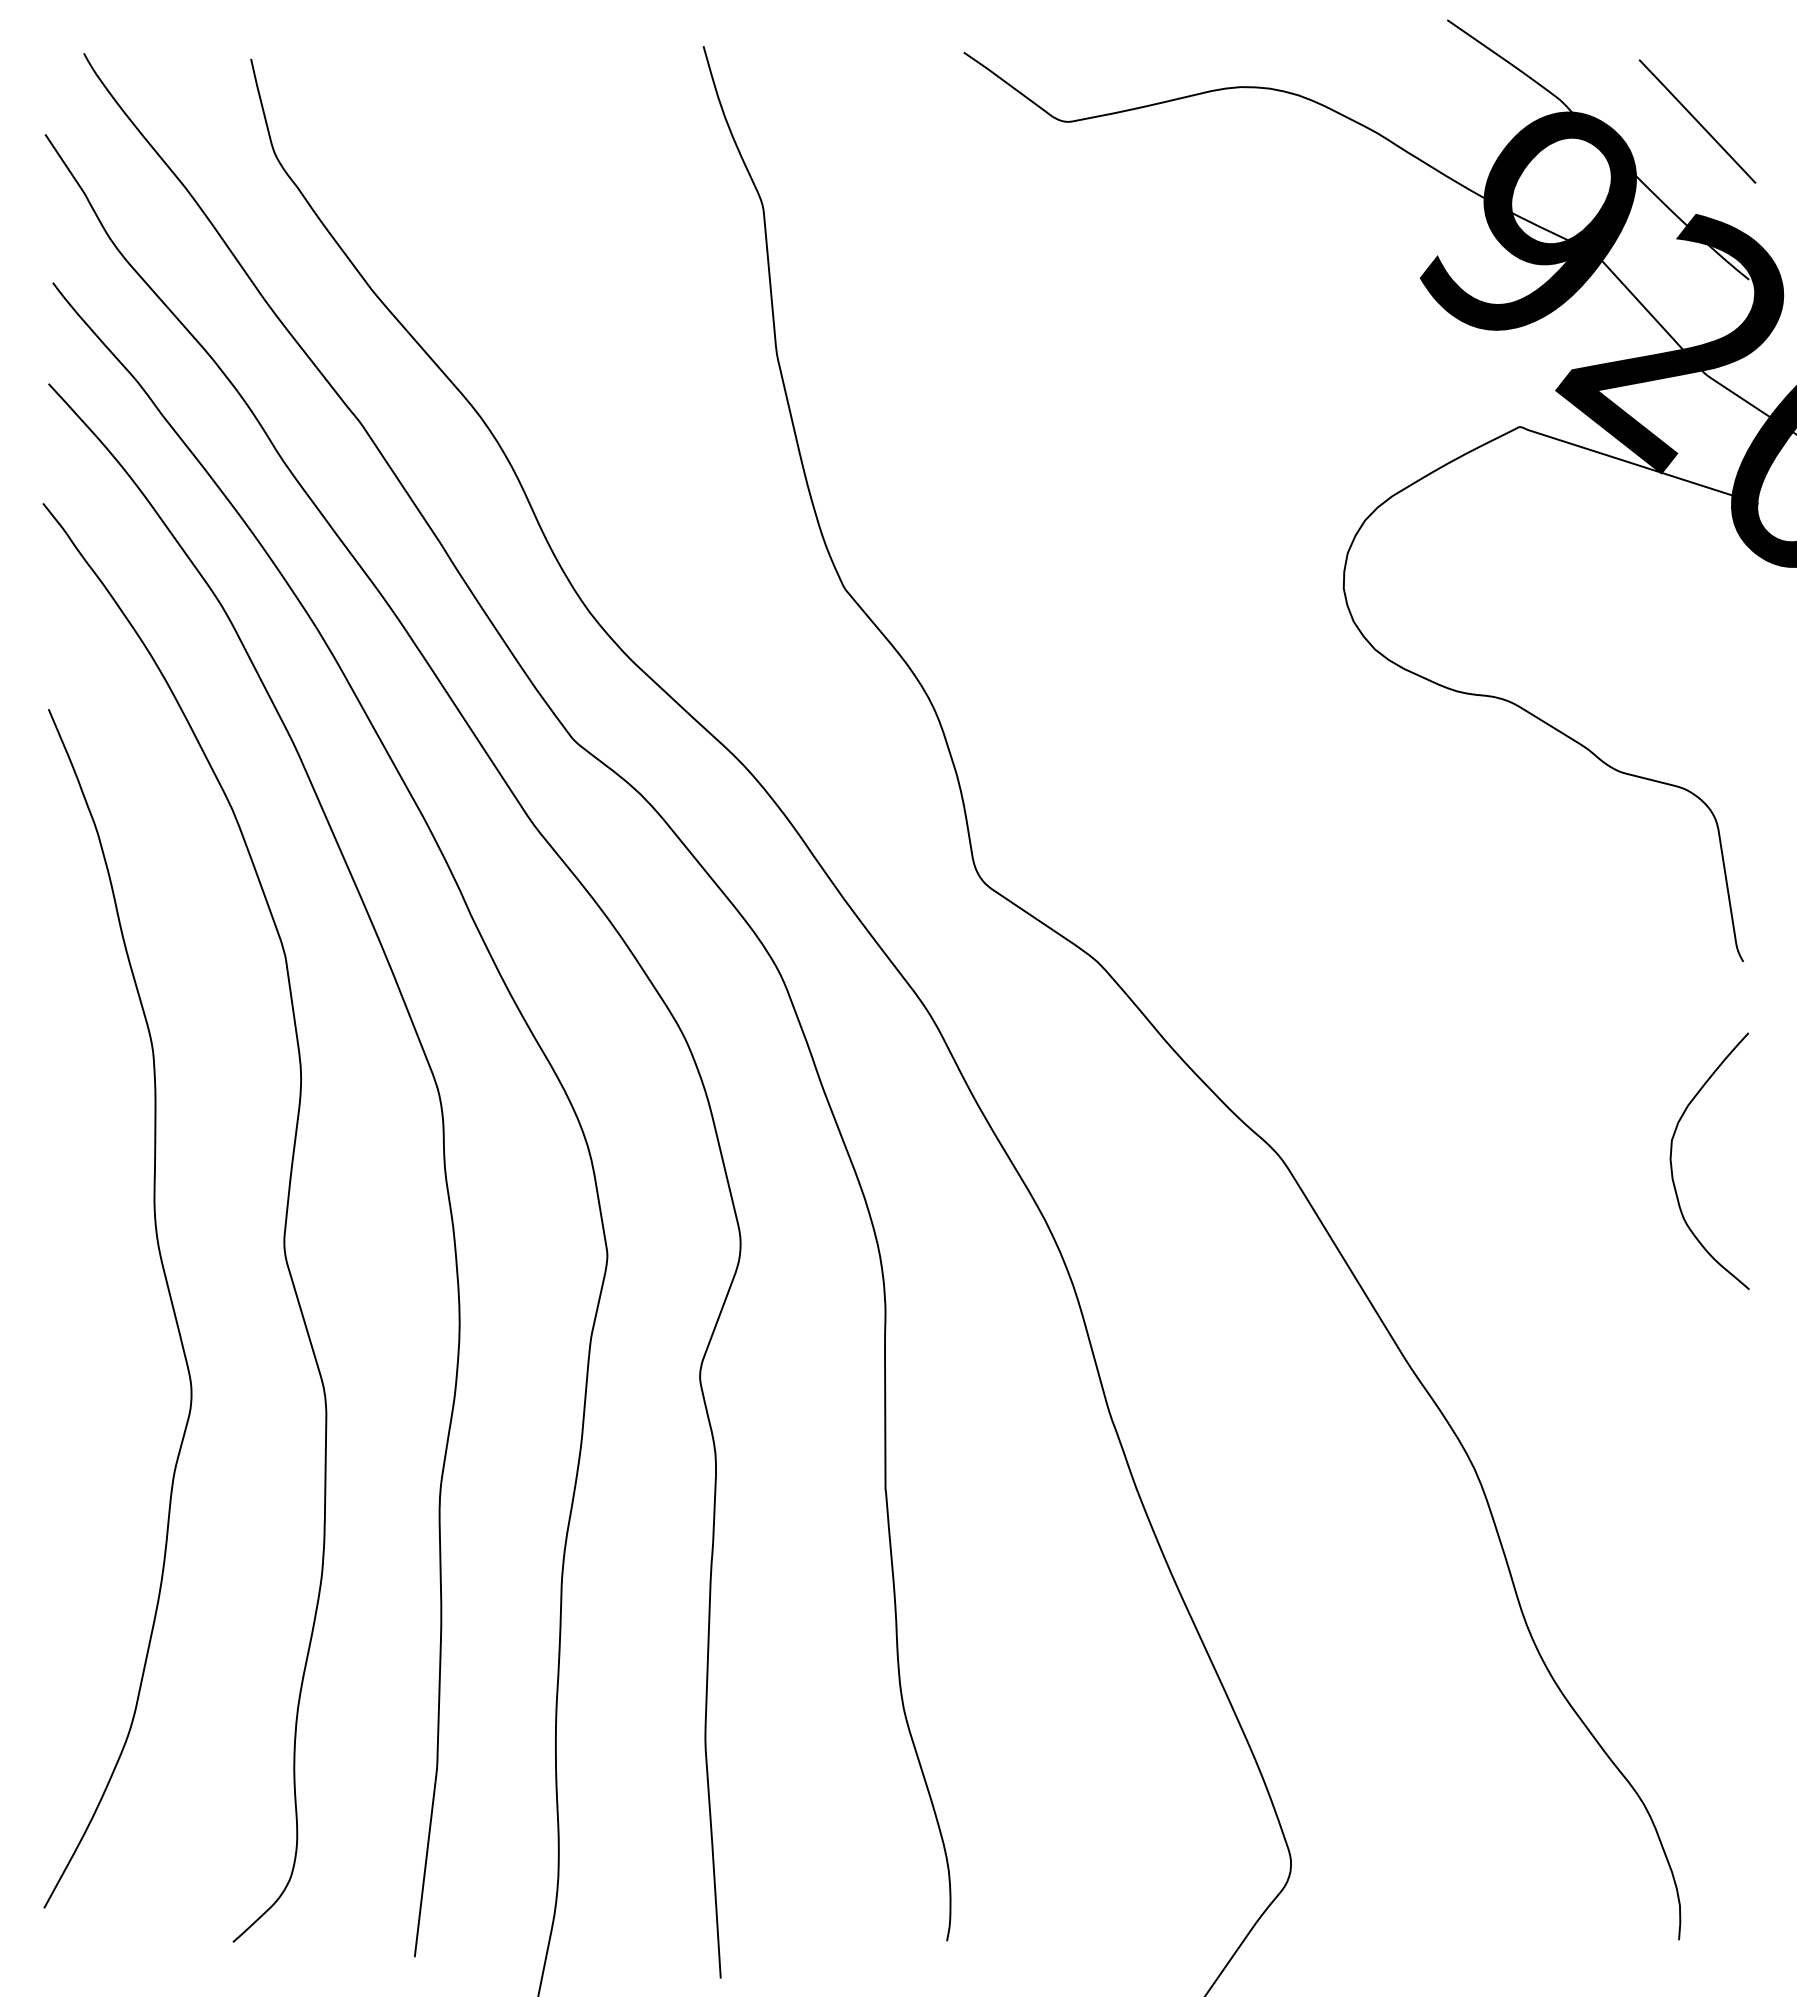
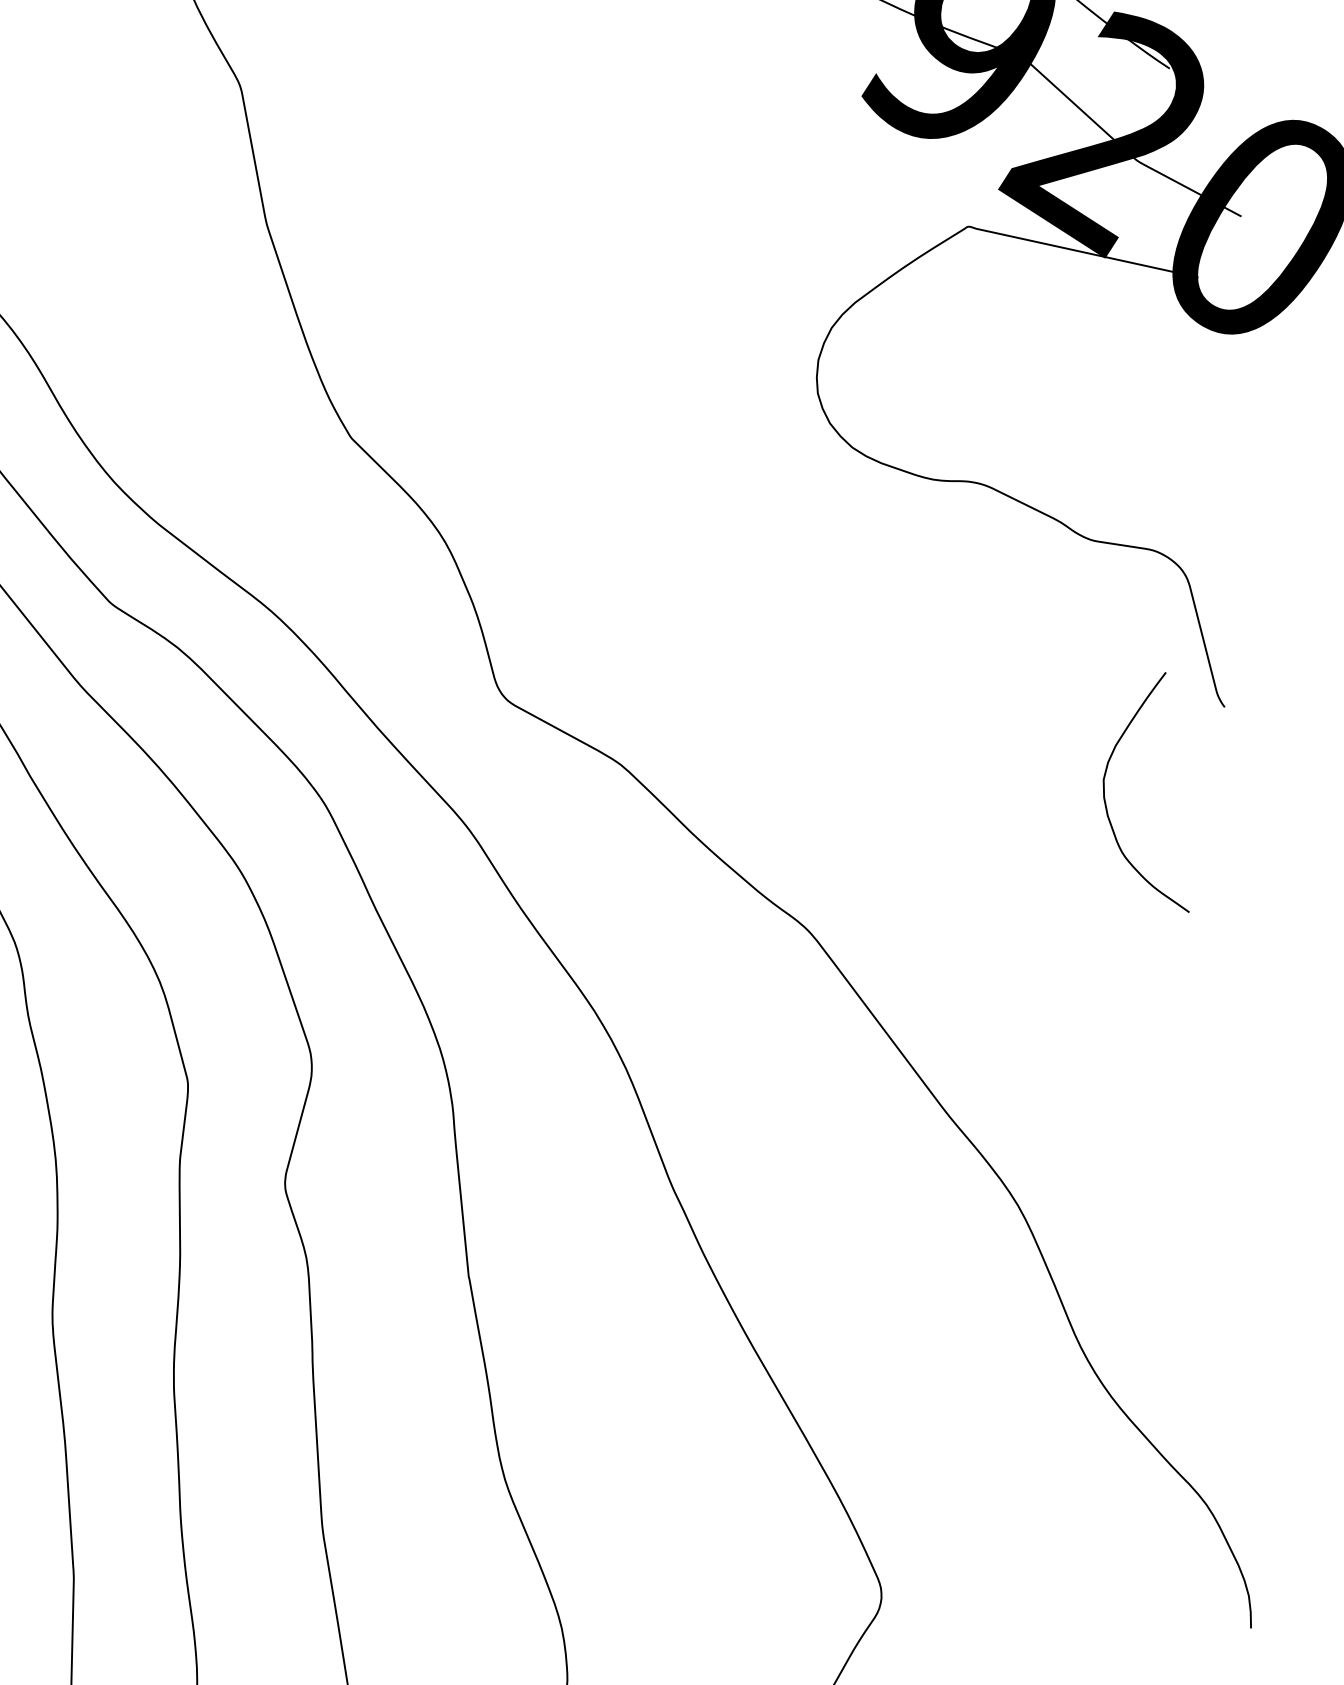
curve: (1672, 1165) -> (1106, 803), moved

